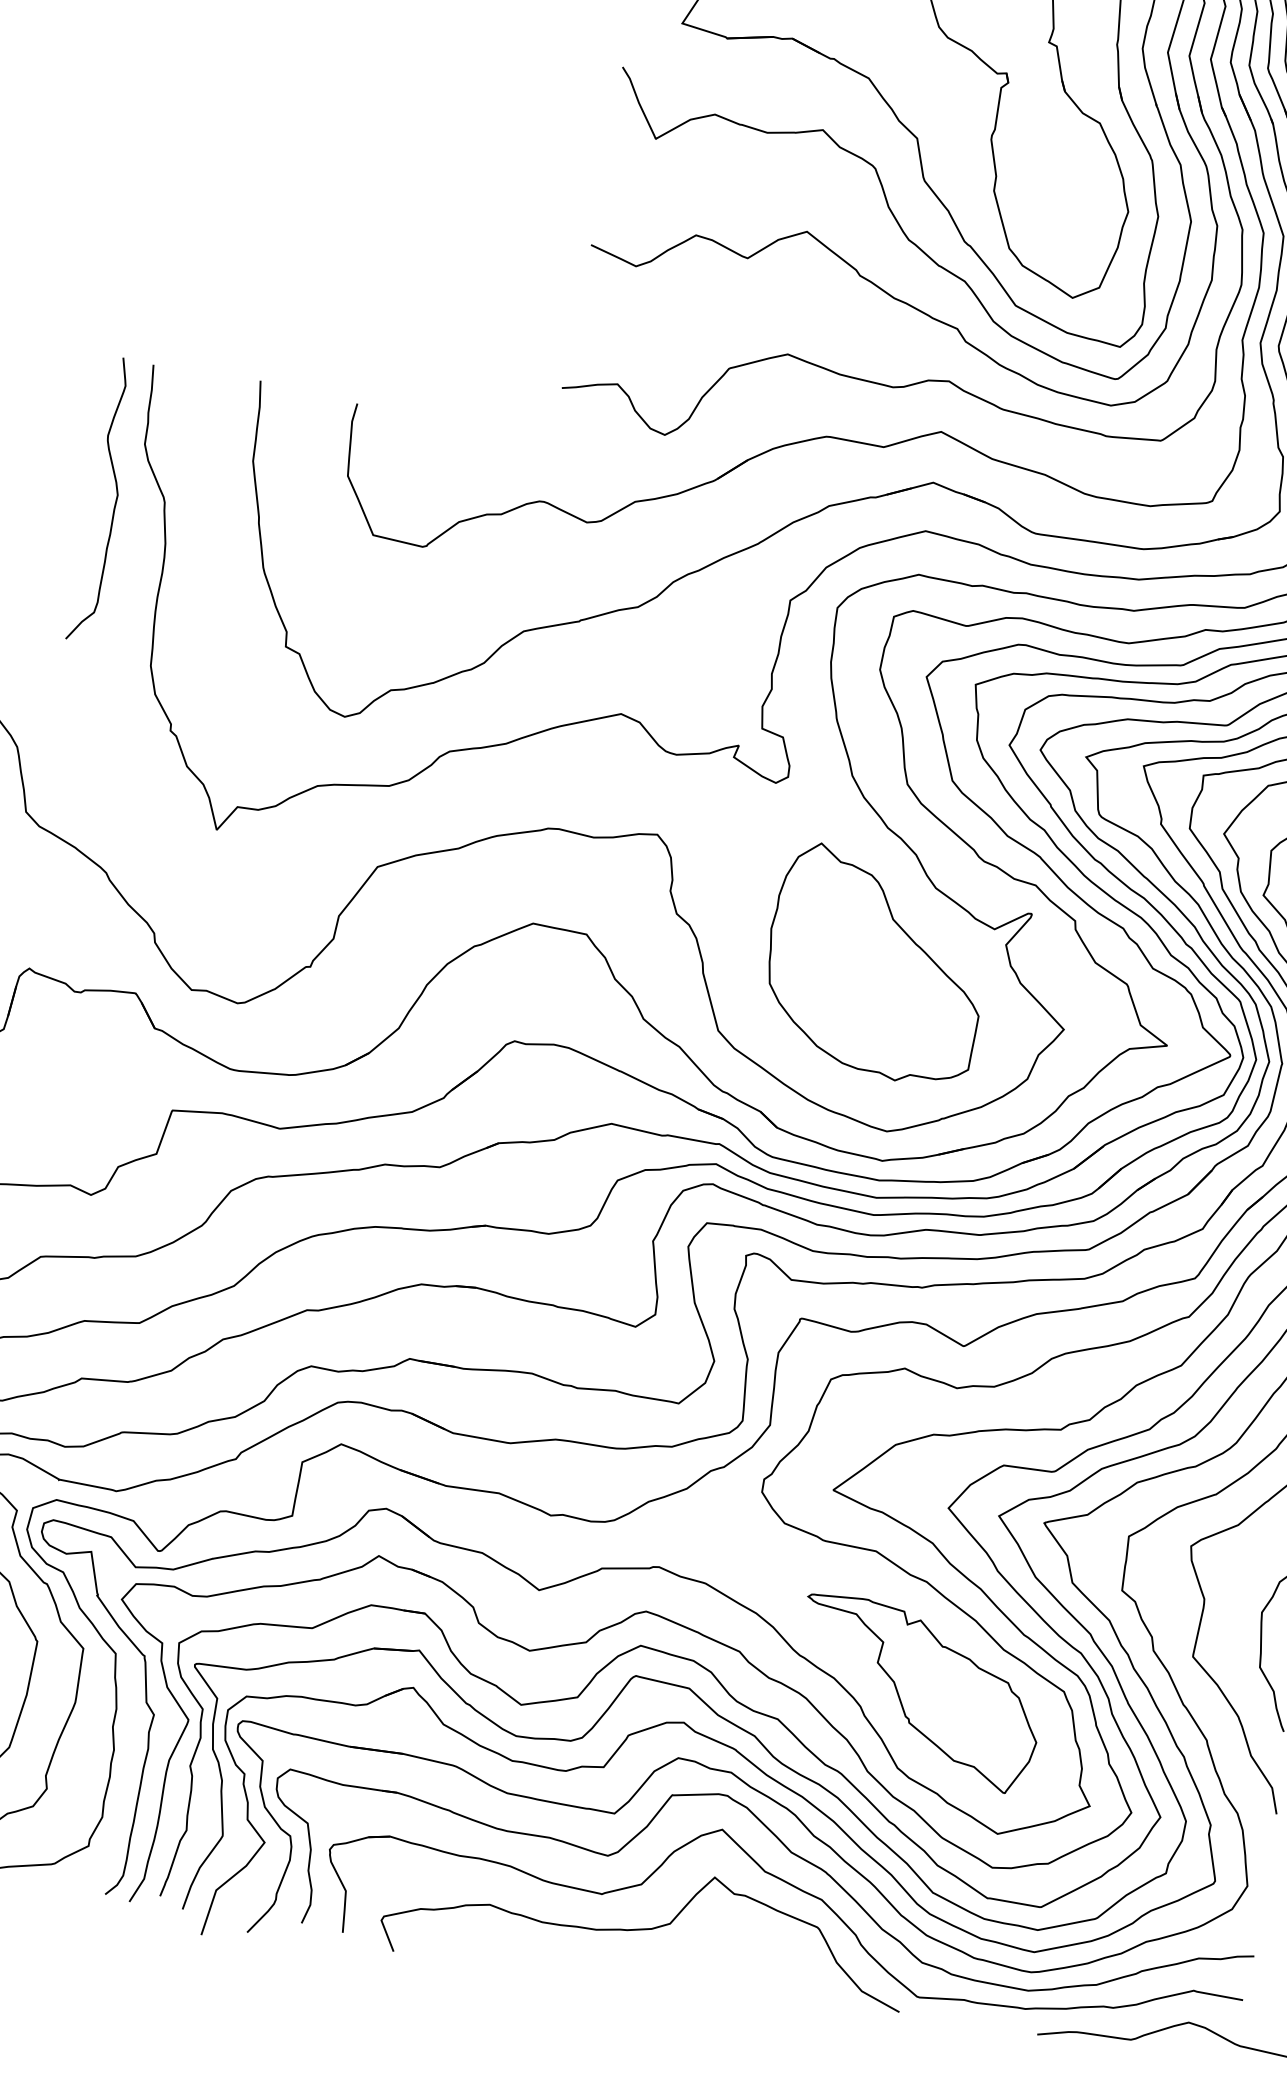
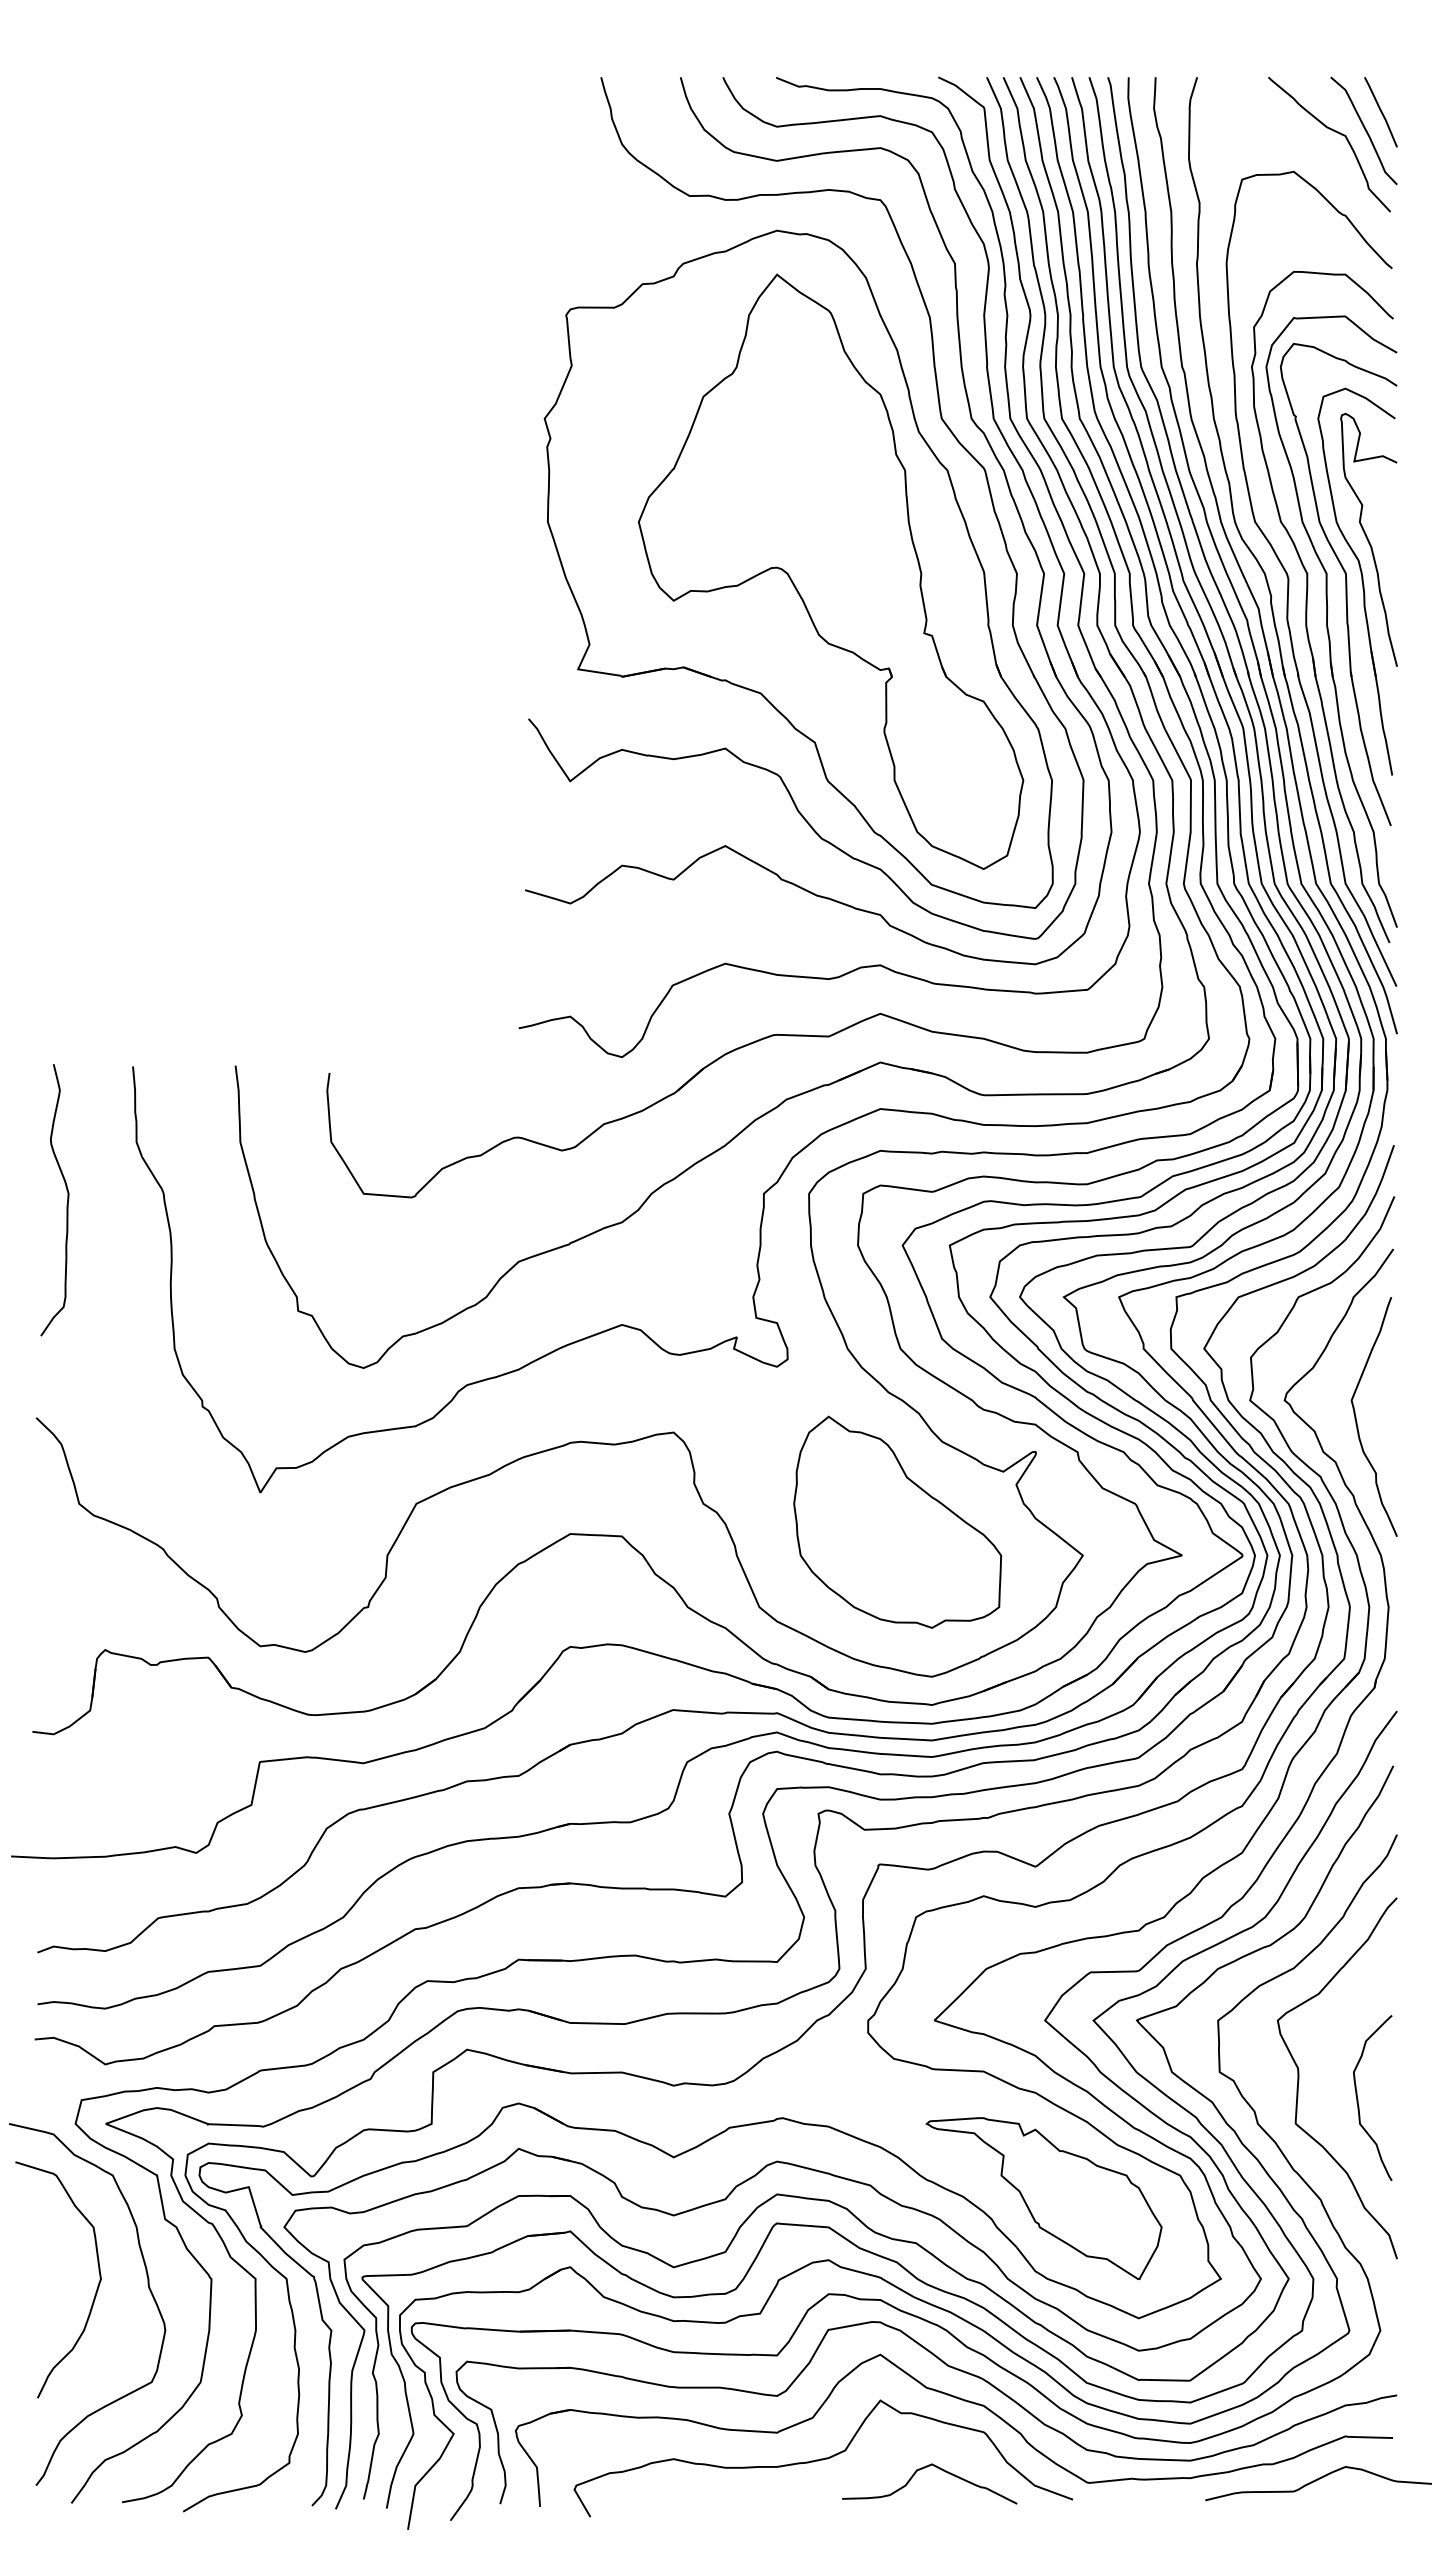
curve: (113, 505) -> (66, 1204), moved
curve: (747, 1956) -> (922, 2469), added

